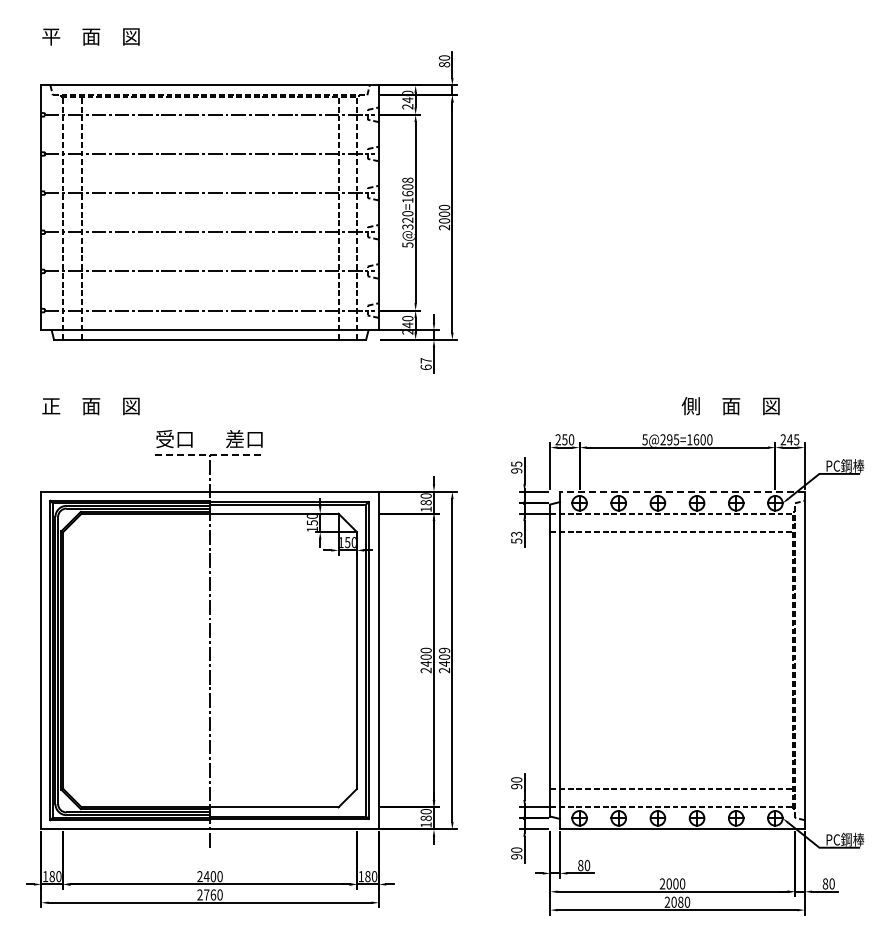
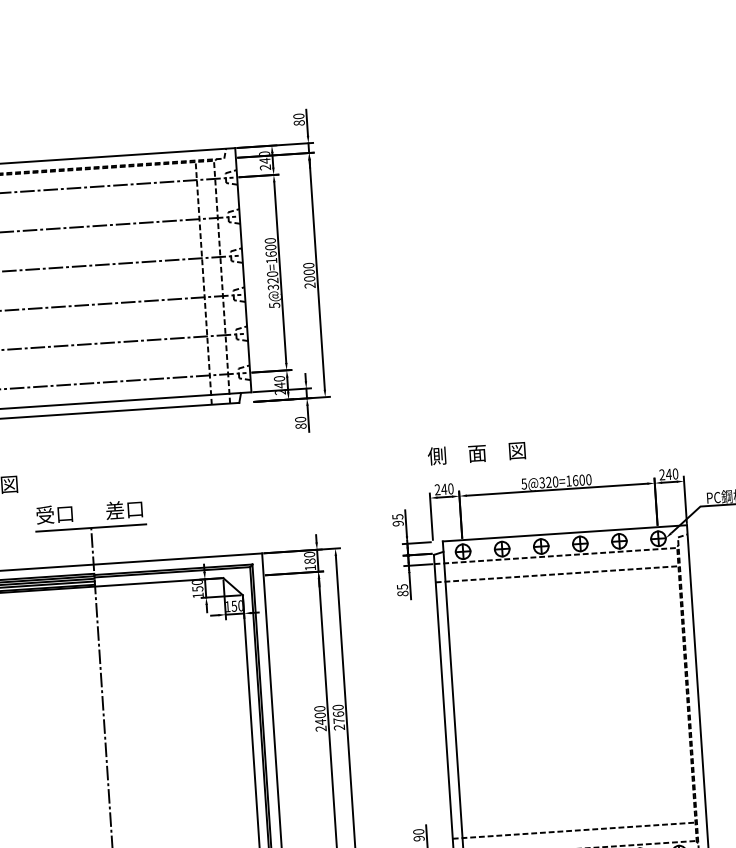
text: (408, 179) -> (270, 239), 5@320=1608 -> 5@320=1600
text: (425, 364) -> (300, 423), 67 -> 80
text: (730, 406) -> (476, 453), moved
text: (564, 439) -> (443, 489), 250 -> 240
text: (669, 439) -> (548, 482), 5@295=1600 -> 5@320=1600
text: (796, 439) -> (675, 473), 245 -> 240
line: (210, 454) -> (91, 527), dashed -> solid
line: (681, 491) -> (564, 533), dashed -> solid
text: (516, 537) -> (402, 590), 53 -> 85
text: (444, 657) -> (338, 714), 2409 -> 2760

